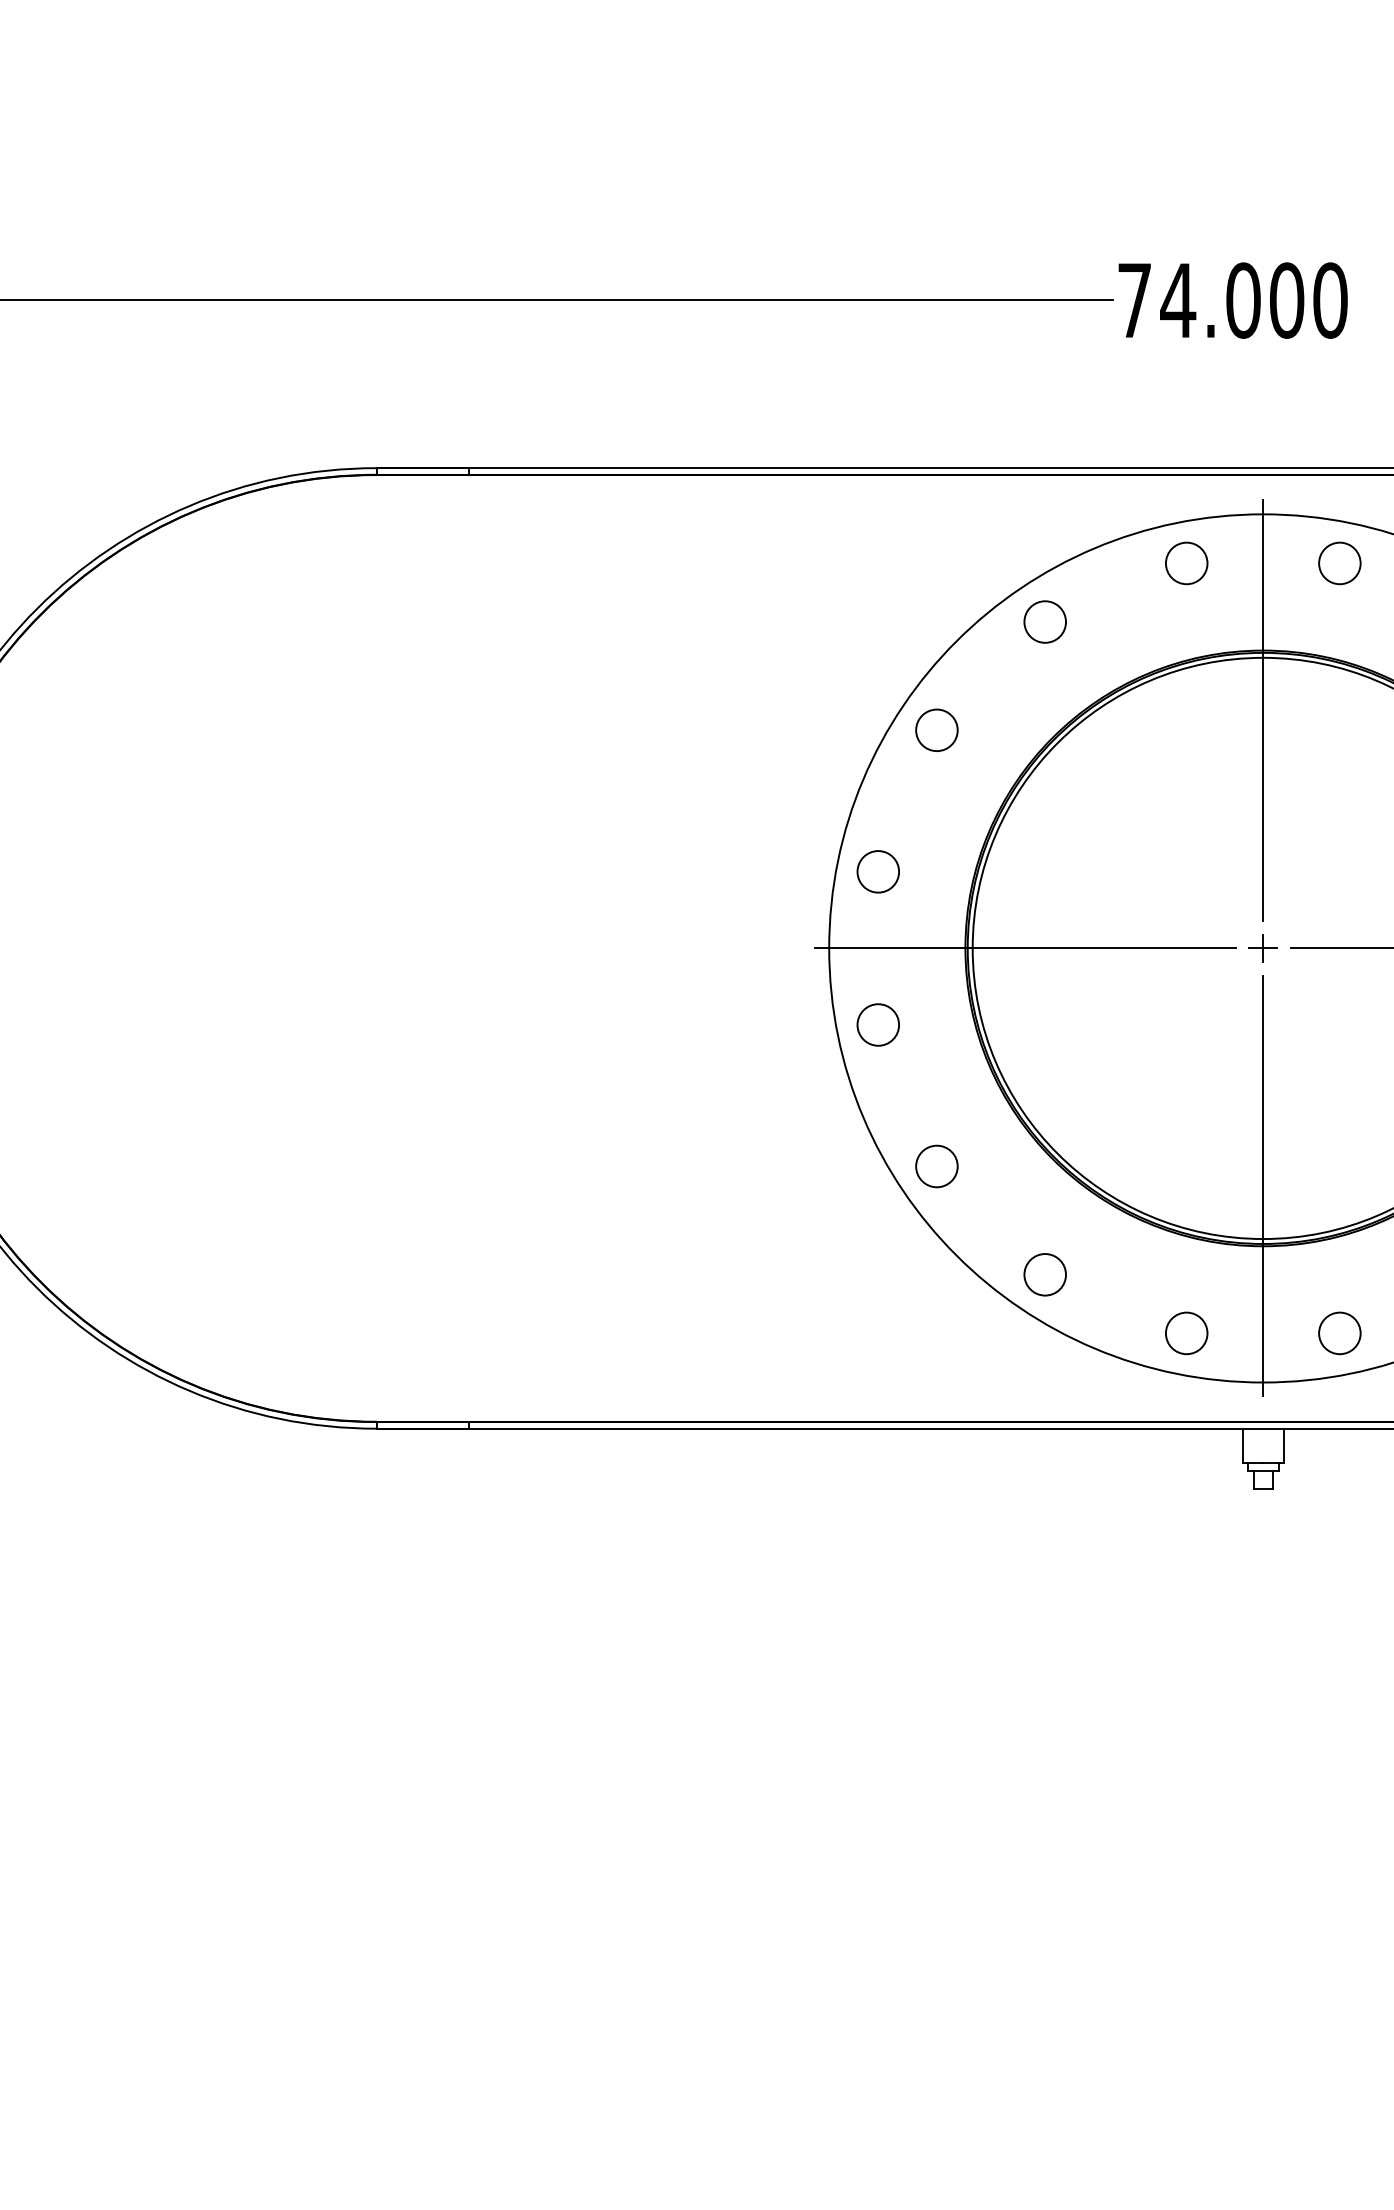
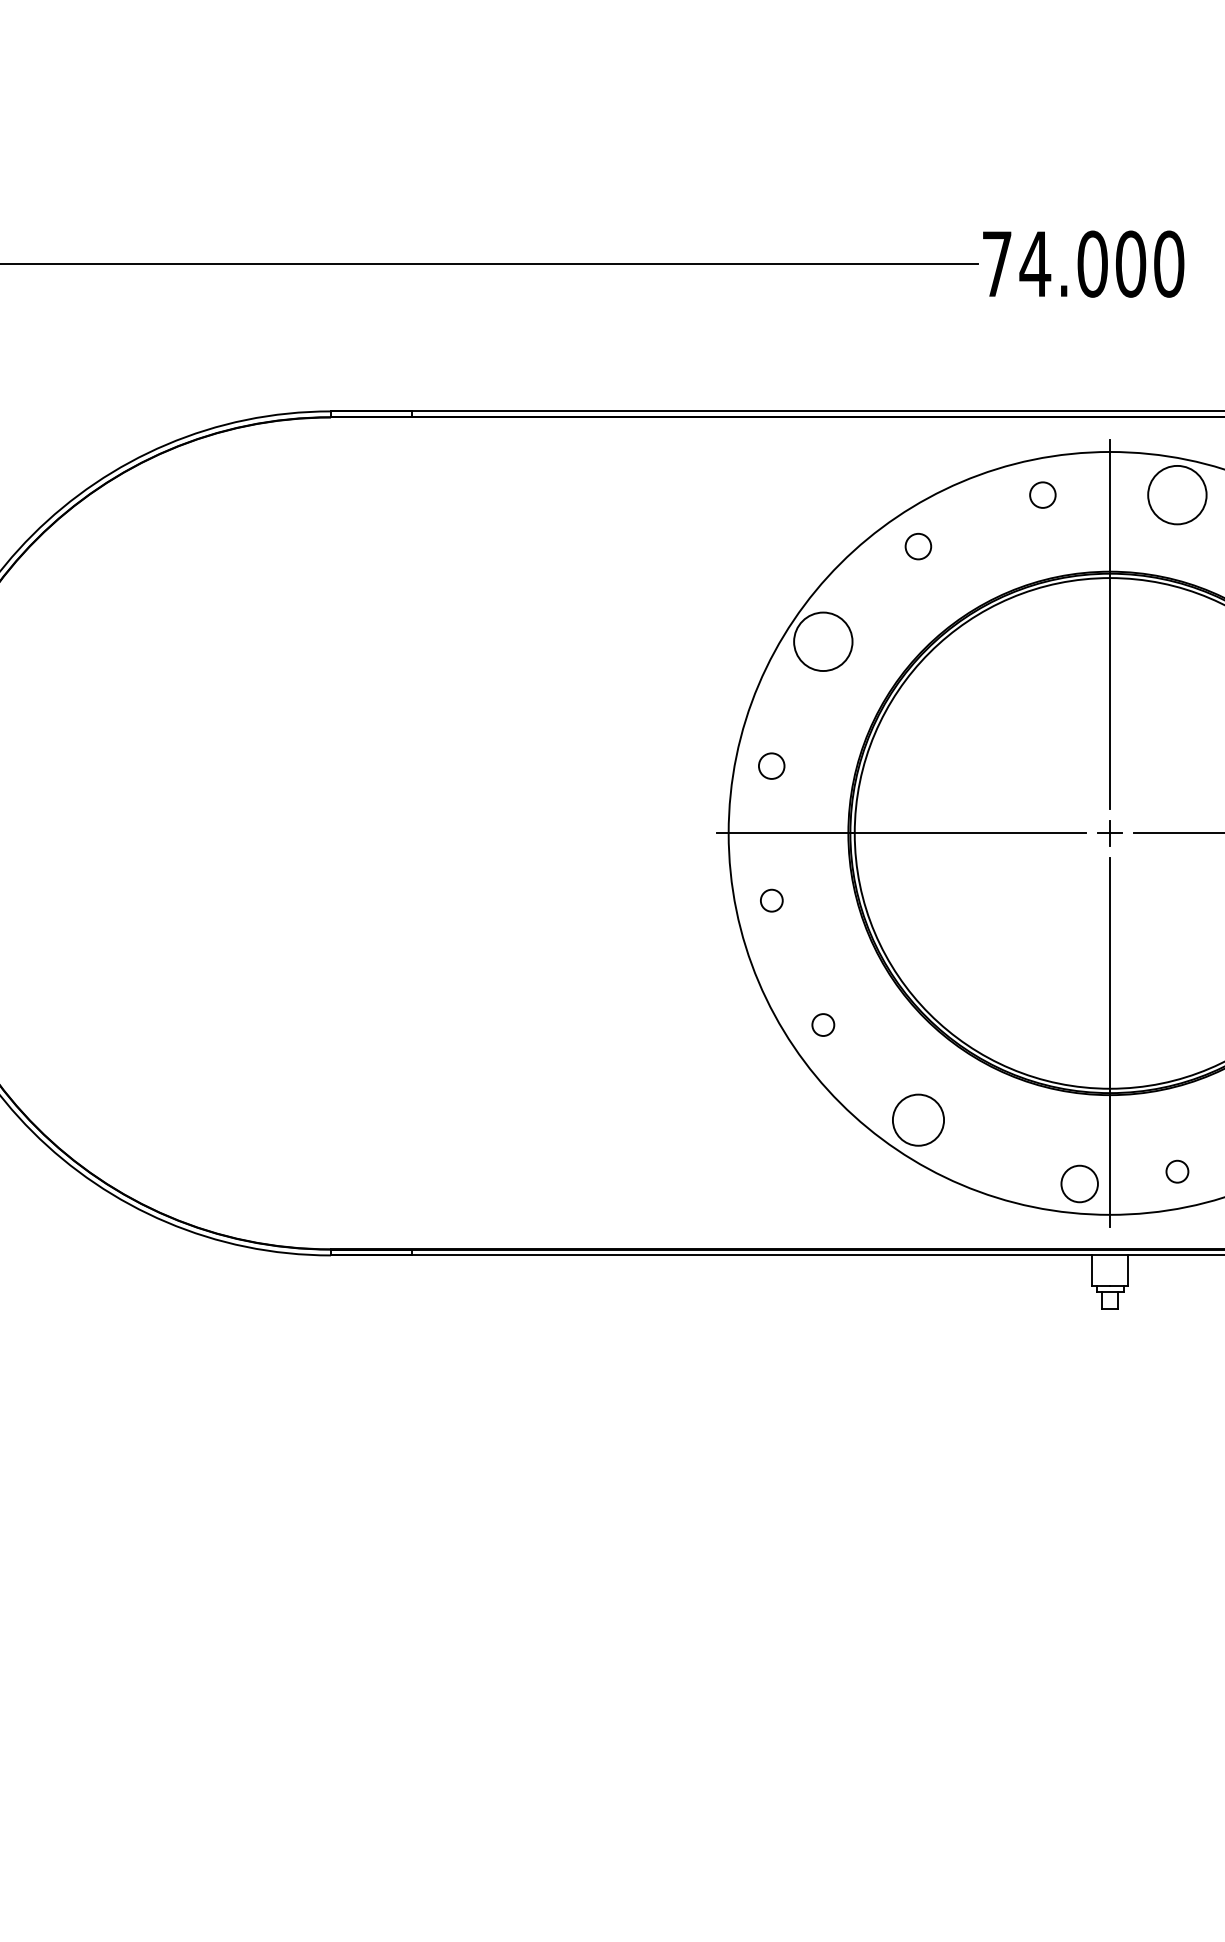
circle: (1186, 563) -> (1042, 495), size x0.7
circle: (1339, 563) -> (1177, 495), size x1.6
circle: (1044, 621) -> (917, 546), size x0.7
circle: (936, 730) -> (822, 641), size x1.6
circle: (877, 871) -> (771, 765), size x0.7
circle: (878, 1024) -> (771, 900), size x0.6
circle: (936, 1166) -> (822, 1025), size x0.6
circle: (1045, 1274) -> (918, 1119), size x1.4
circle: (1186, 1333) -> (1079, 1184), moved
circle: (1339, 1333) -> (1177, 1171), size x0.6

